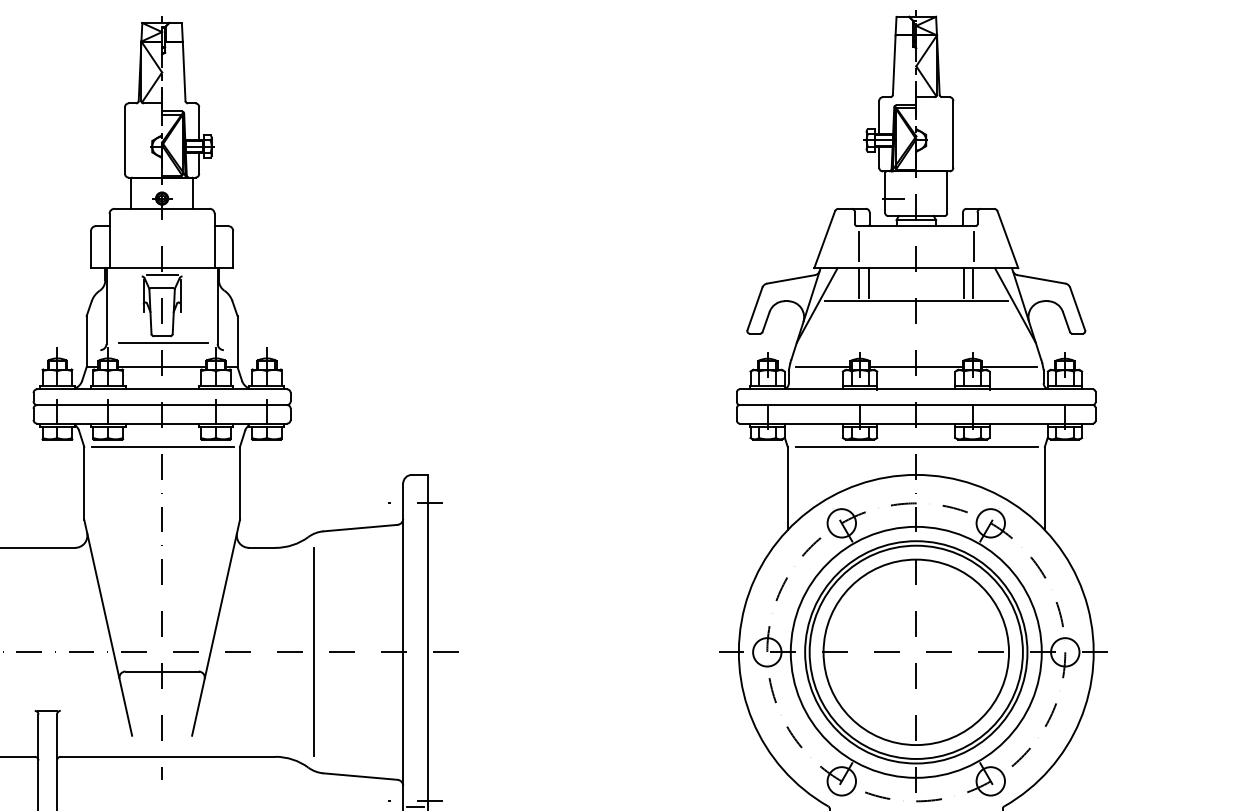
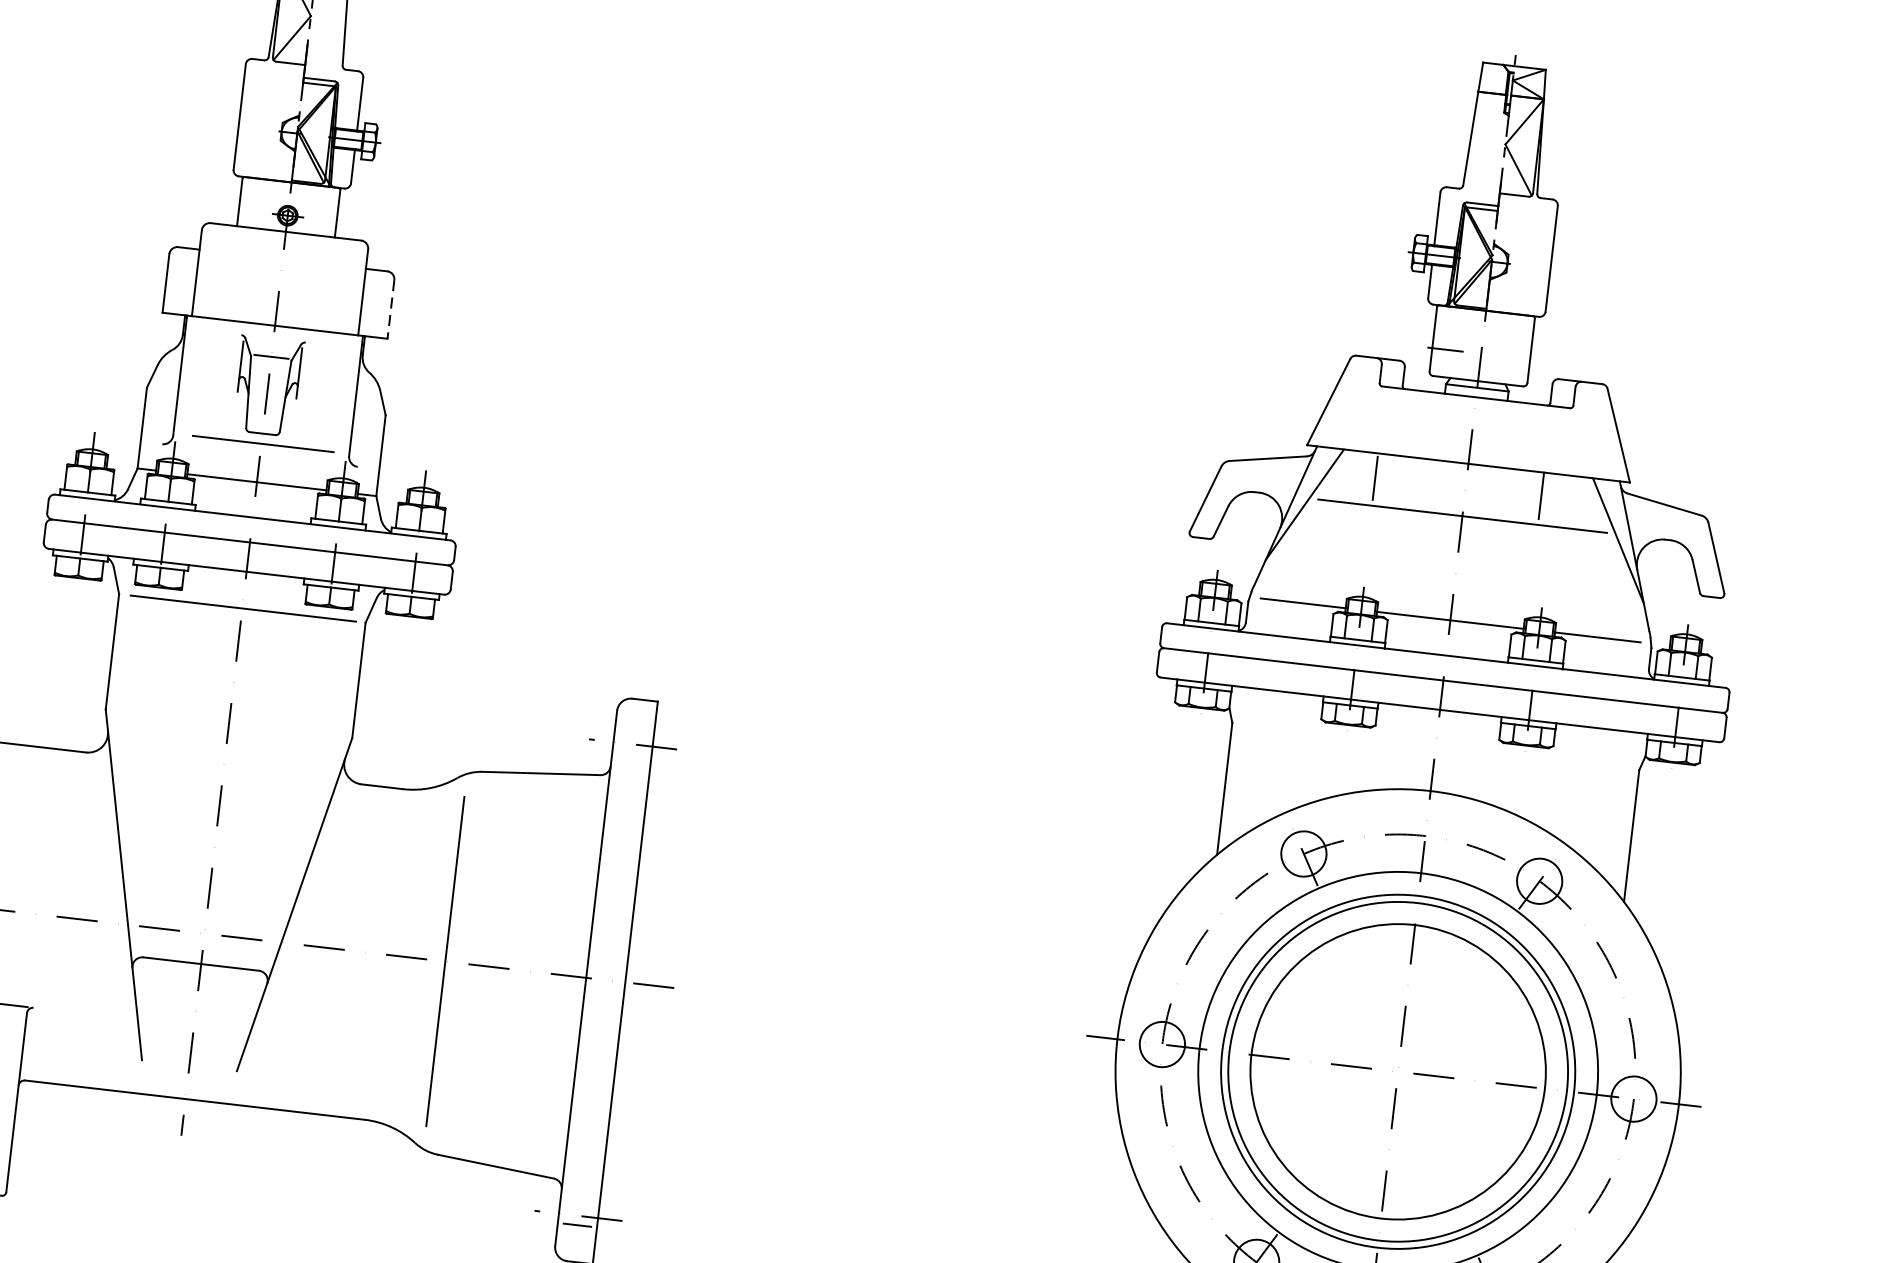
line: (858, 246) -> (1381, 419), removed
line: (974, 246) -> (1564, 440), removed
line: (233, 249) -> (391, 309), solid -> dashed
line: (161, 275) -> (272, 337), removed
line: (868, 282) -> (1390, 477), removed
line: (973, 283) -> (1556, 498), removed
line: (916, 446) -> (1436, 746), removed

